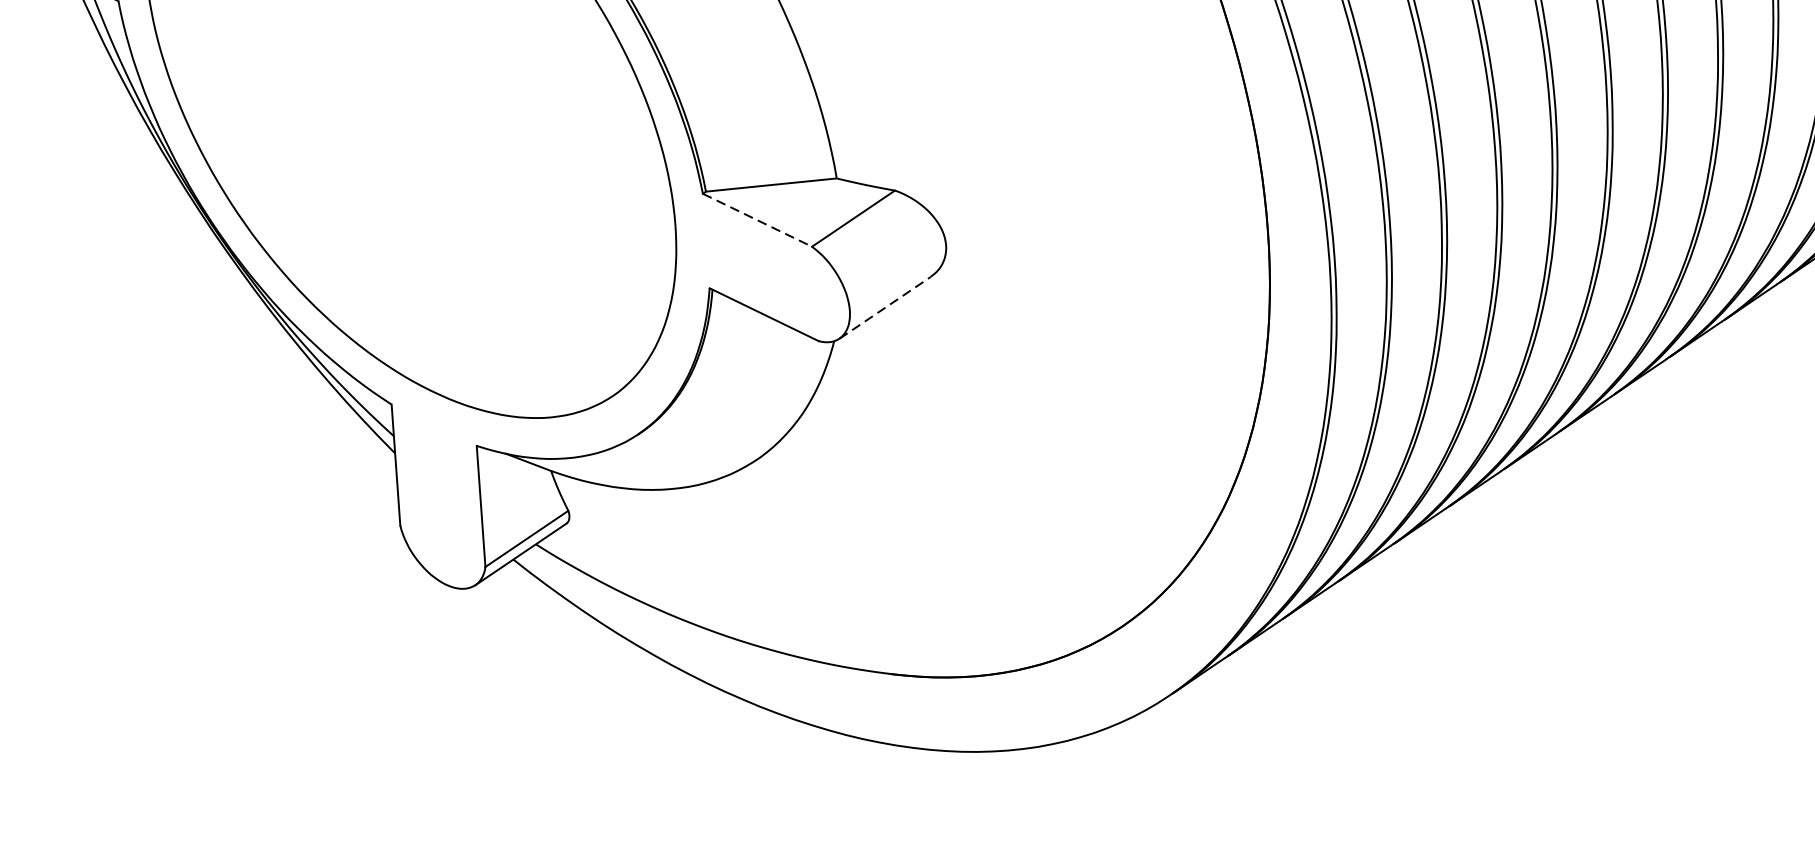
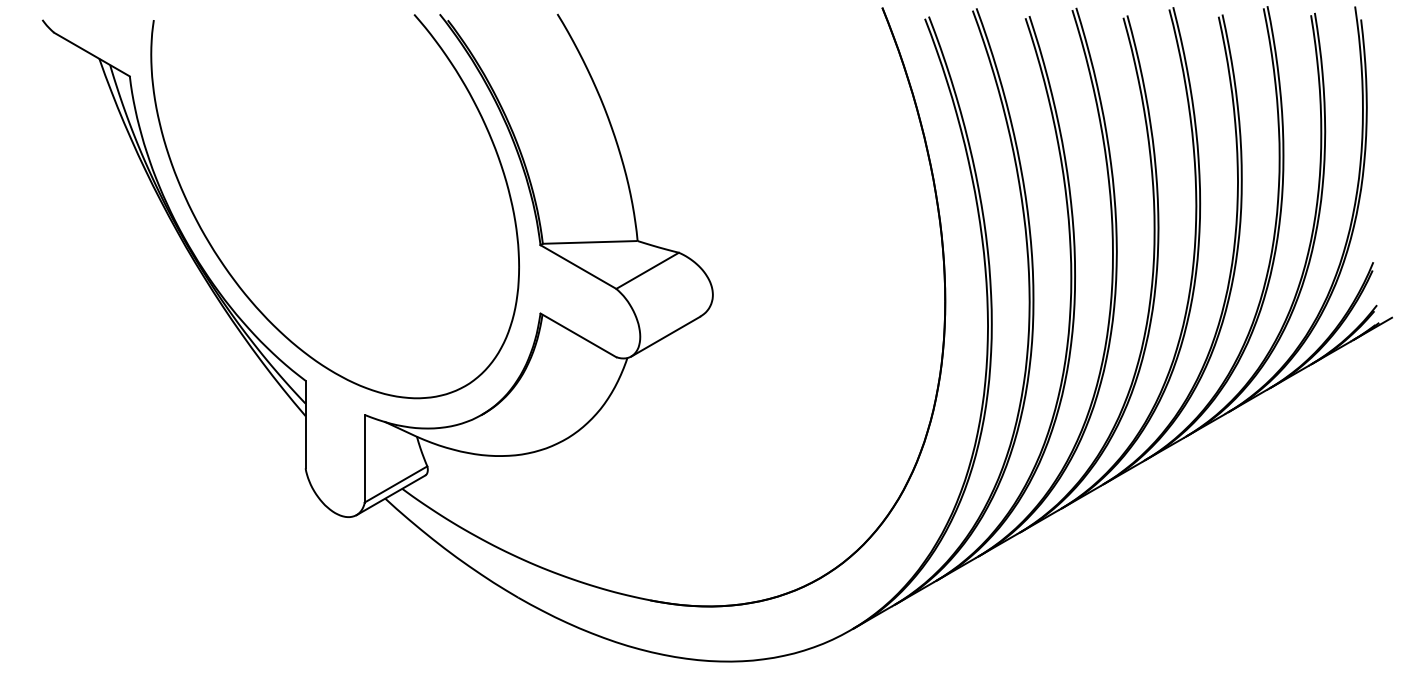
line: (757, 220) -> (578, 267), dashed -> solid
line: (884, 307) -> (665, 336), dashed -> solid

